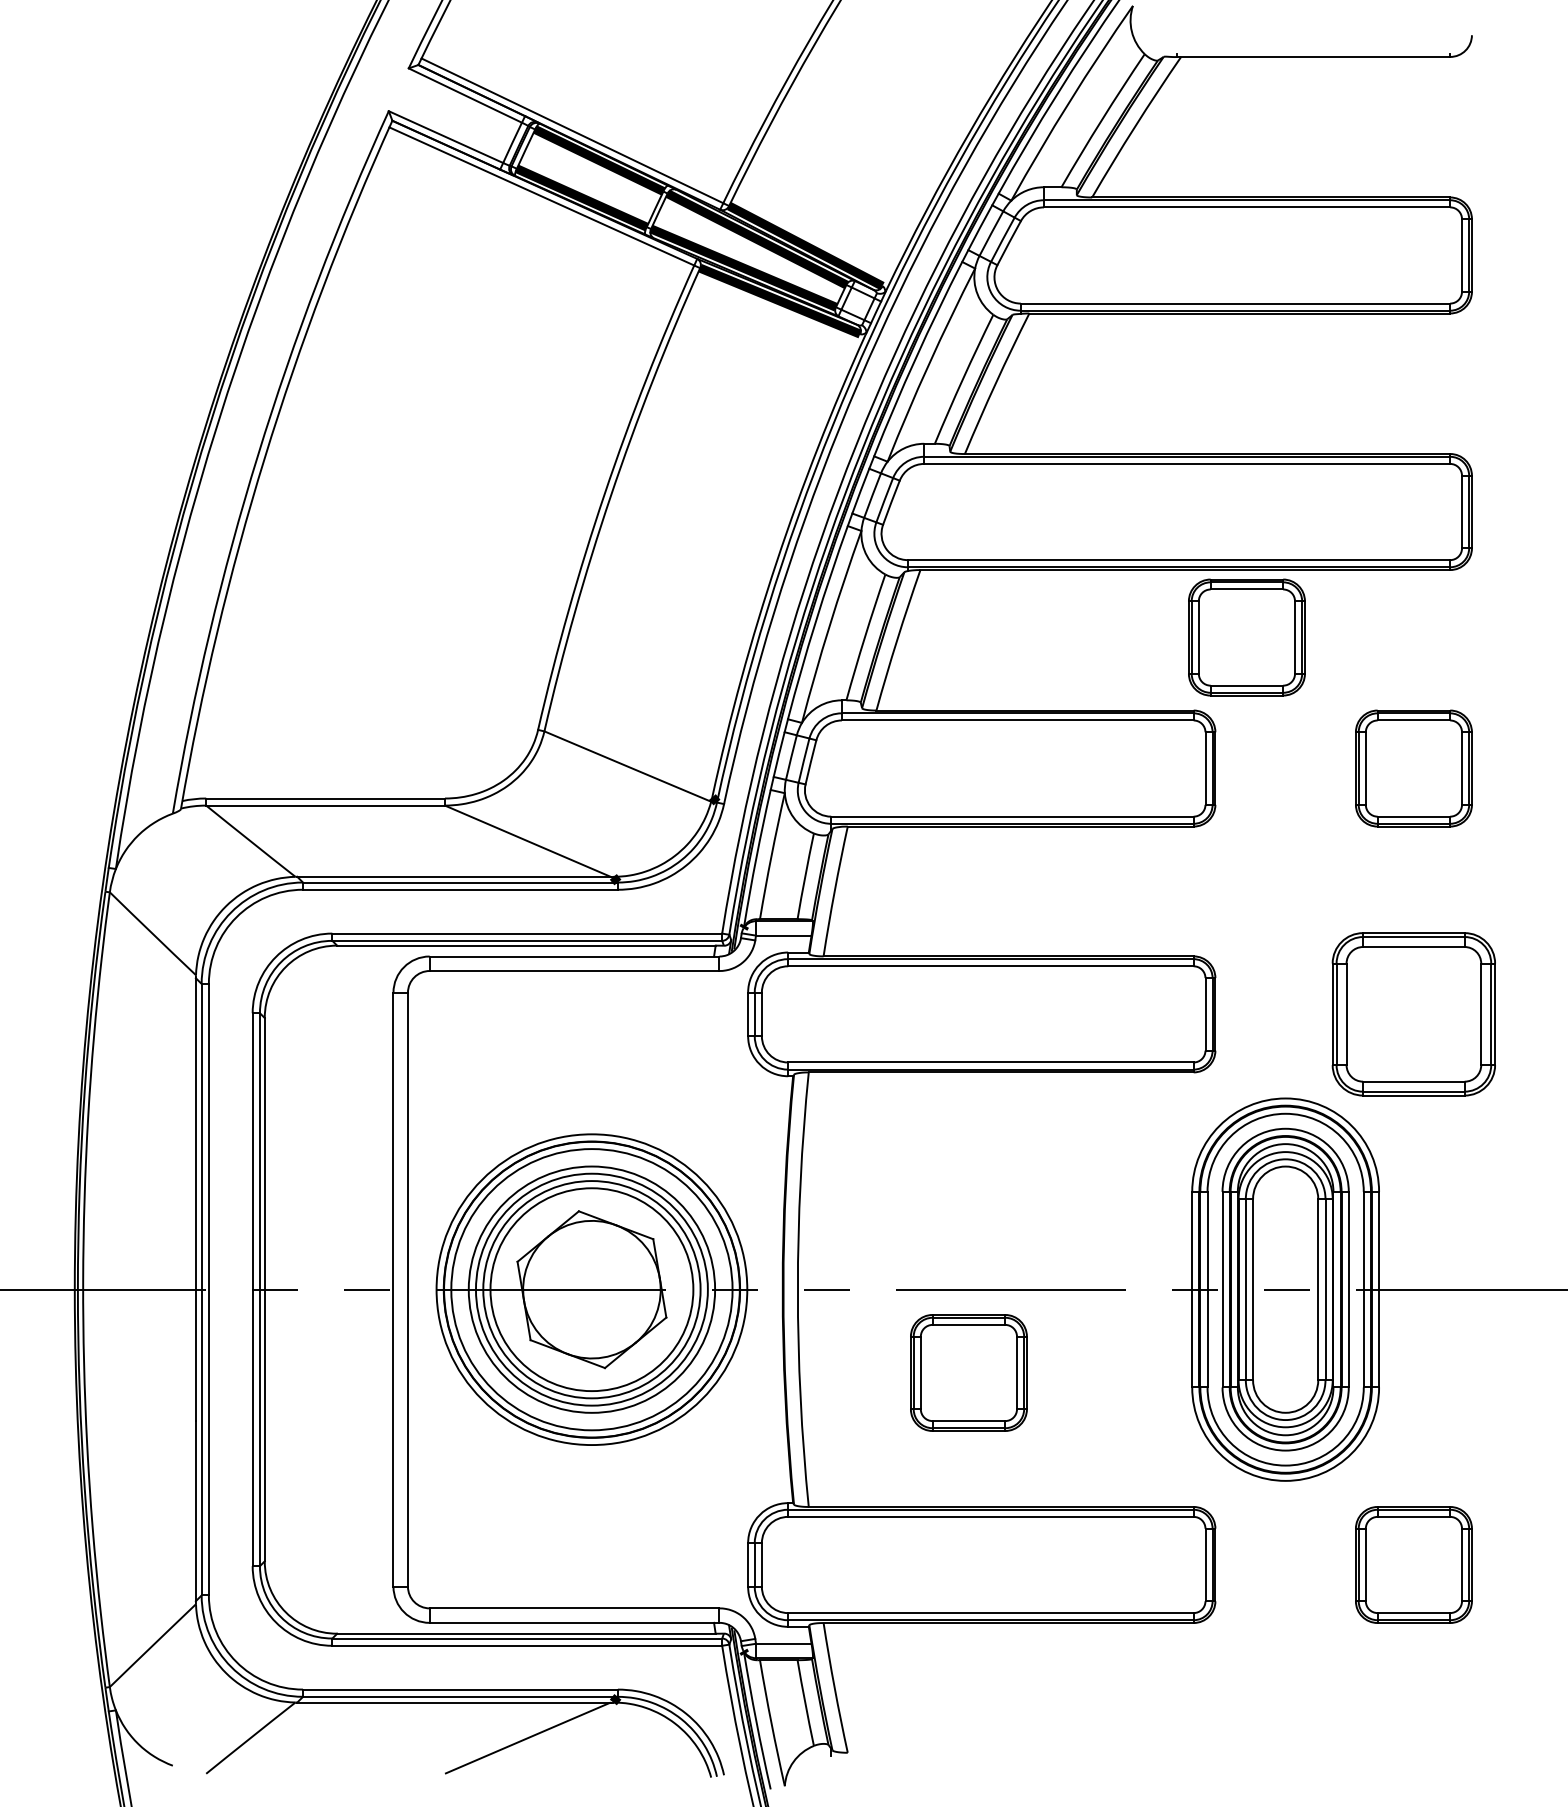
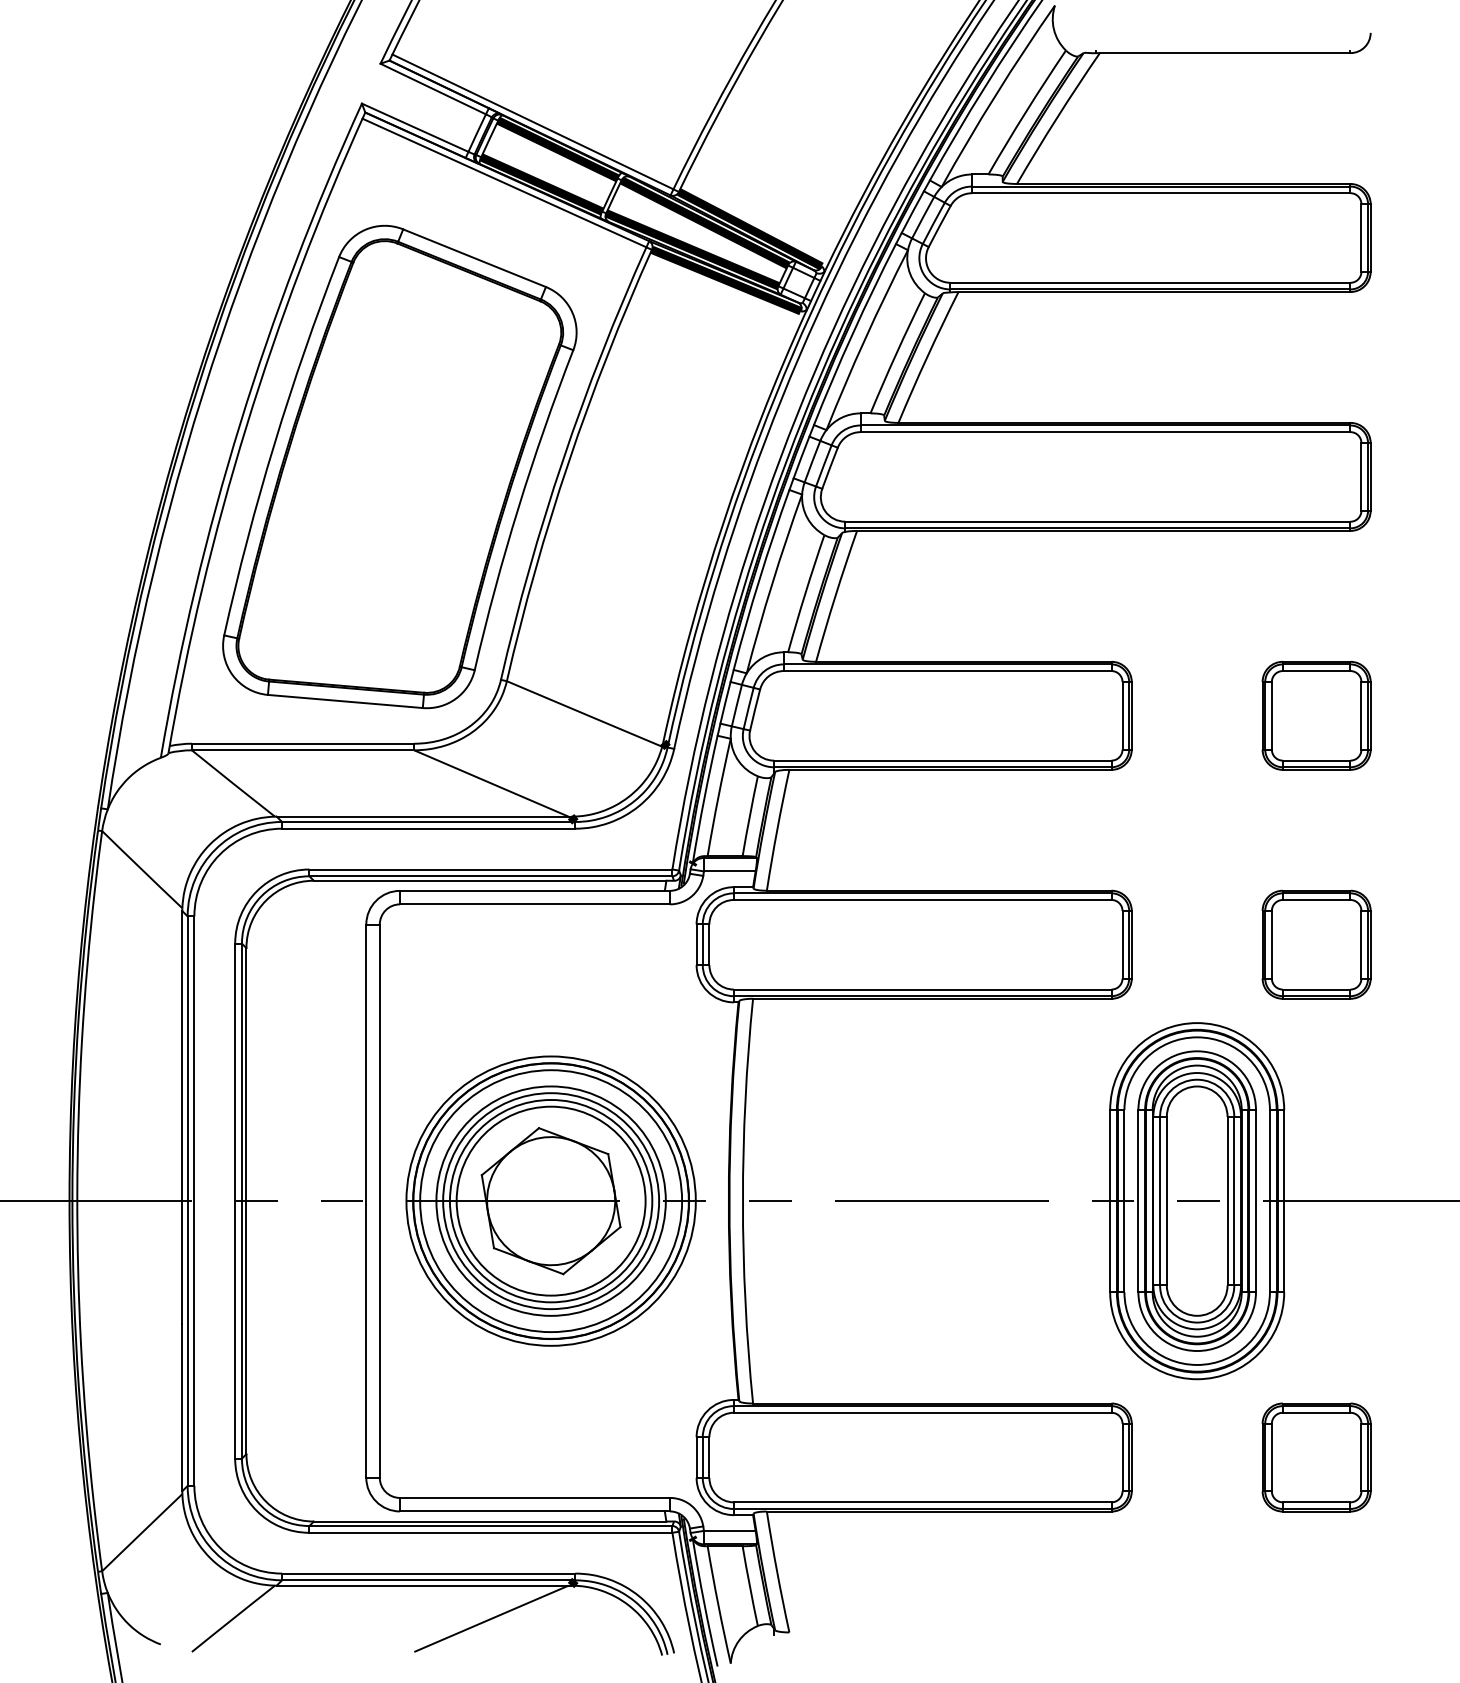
part: (429, 501) -> (399, 467), added
part: (1246, 637) -> (1160, 593), removed
part: (1413, 1014) -> (1316, 944), size x0.71
part: (968, 1372) -> (901, 1278), removed

